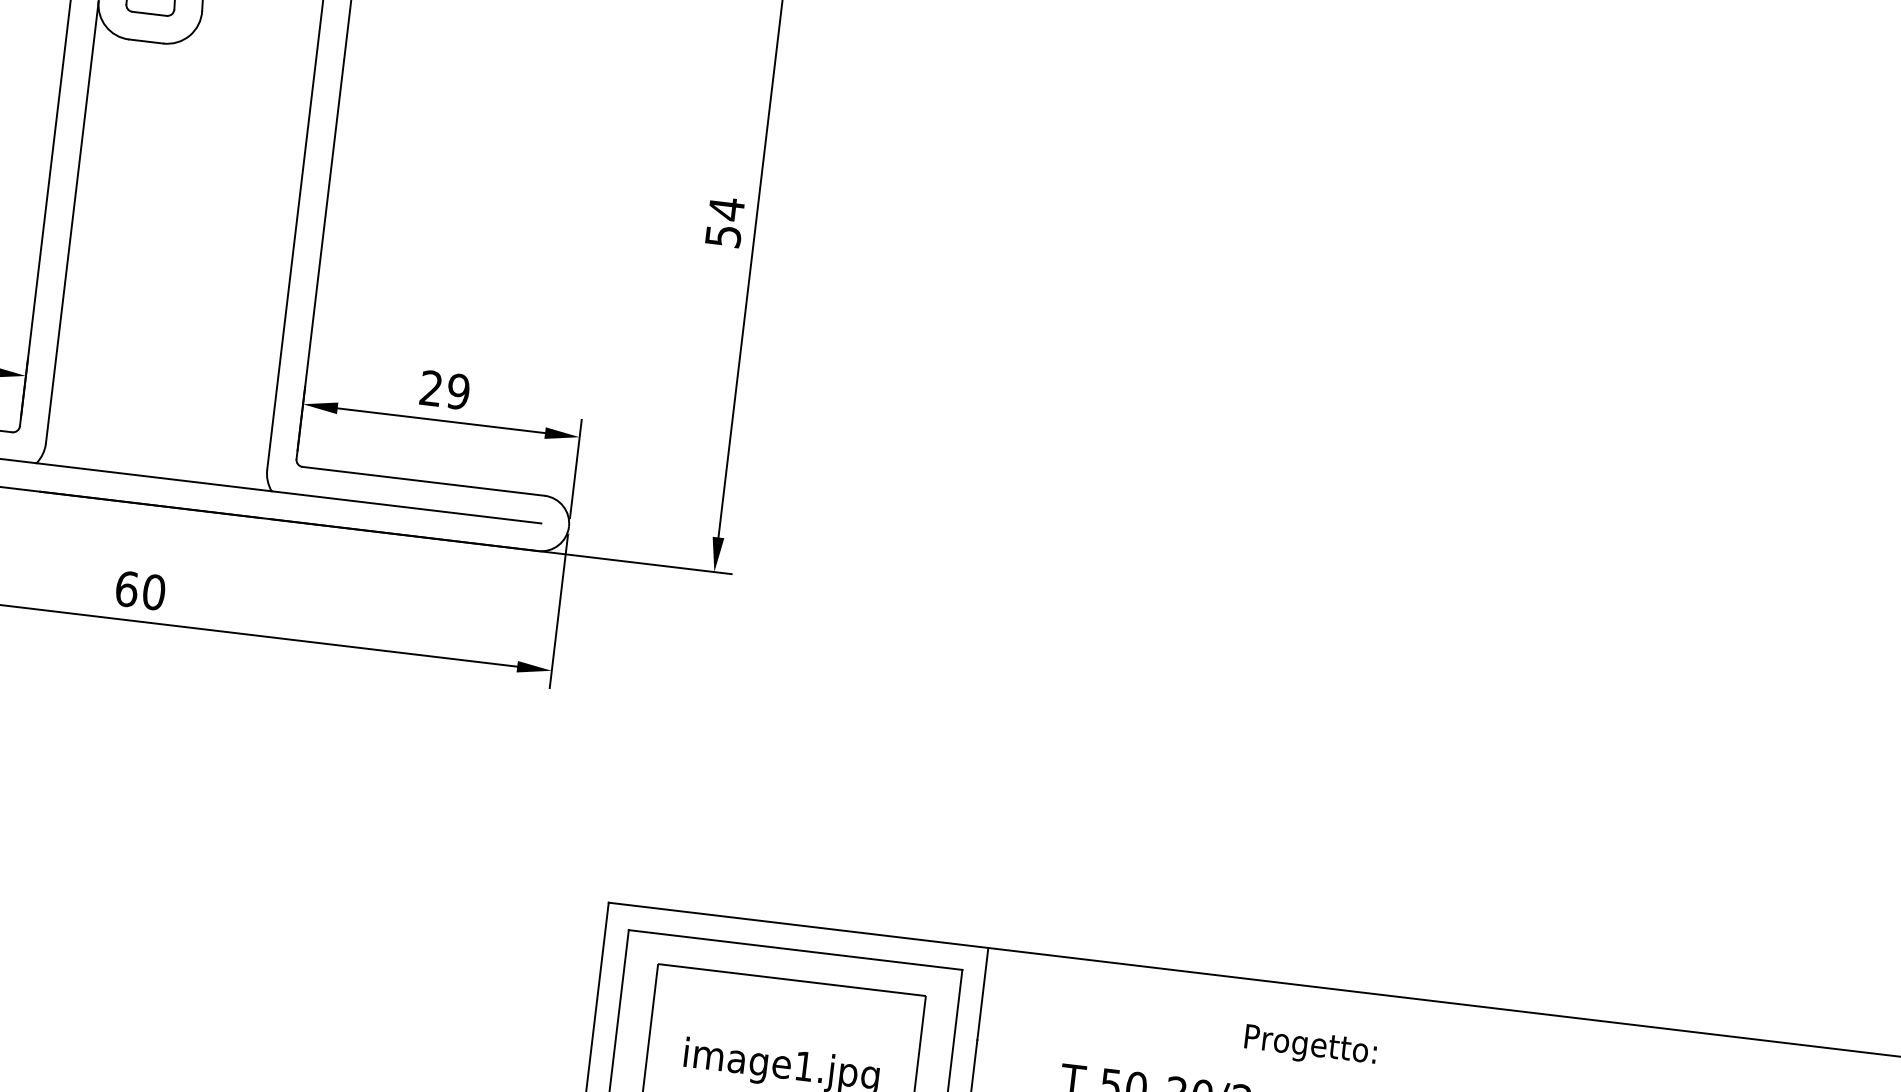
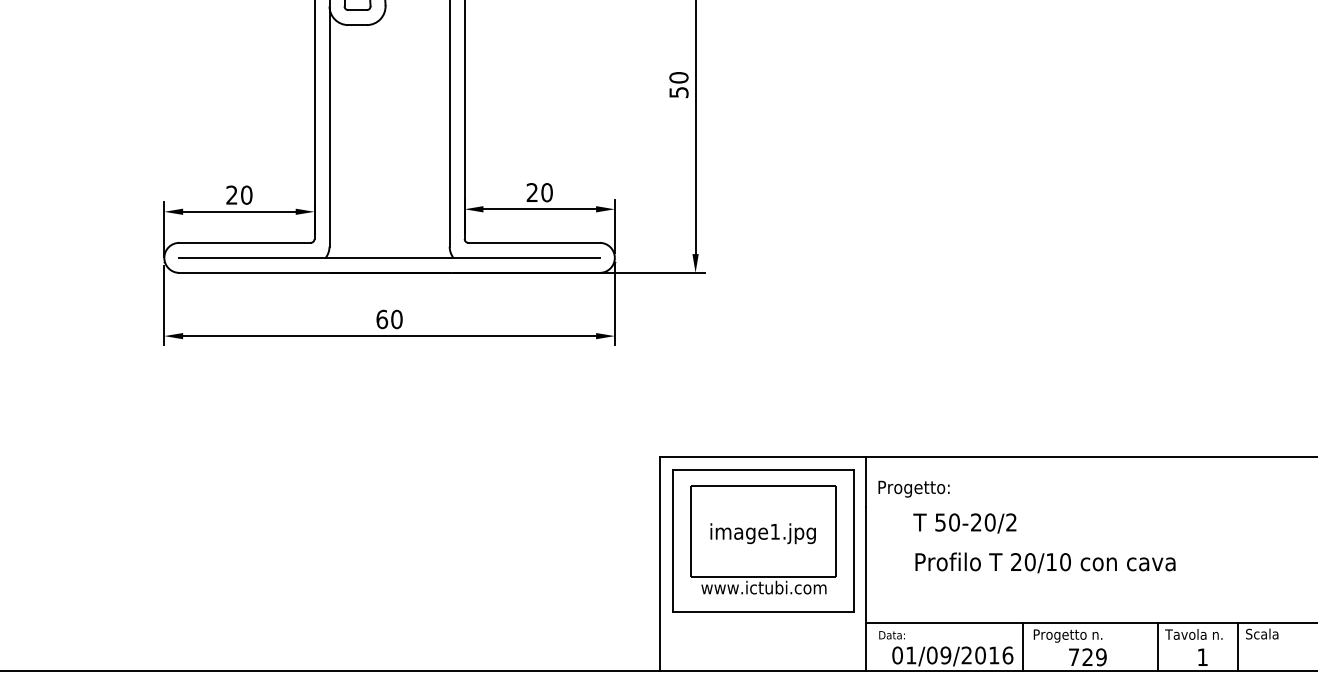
text: (725, 208) -> (678, 77), 54 -> 50
text: (457, 391) -> (546, 192), 29 -> 20
text: (1309, 1045) -> (913, 488), moved

